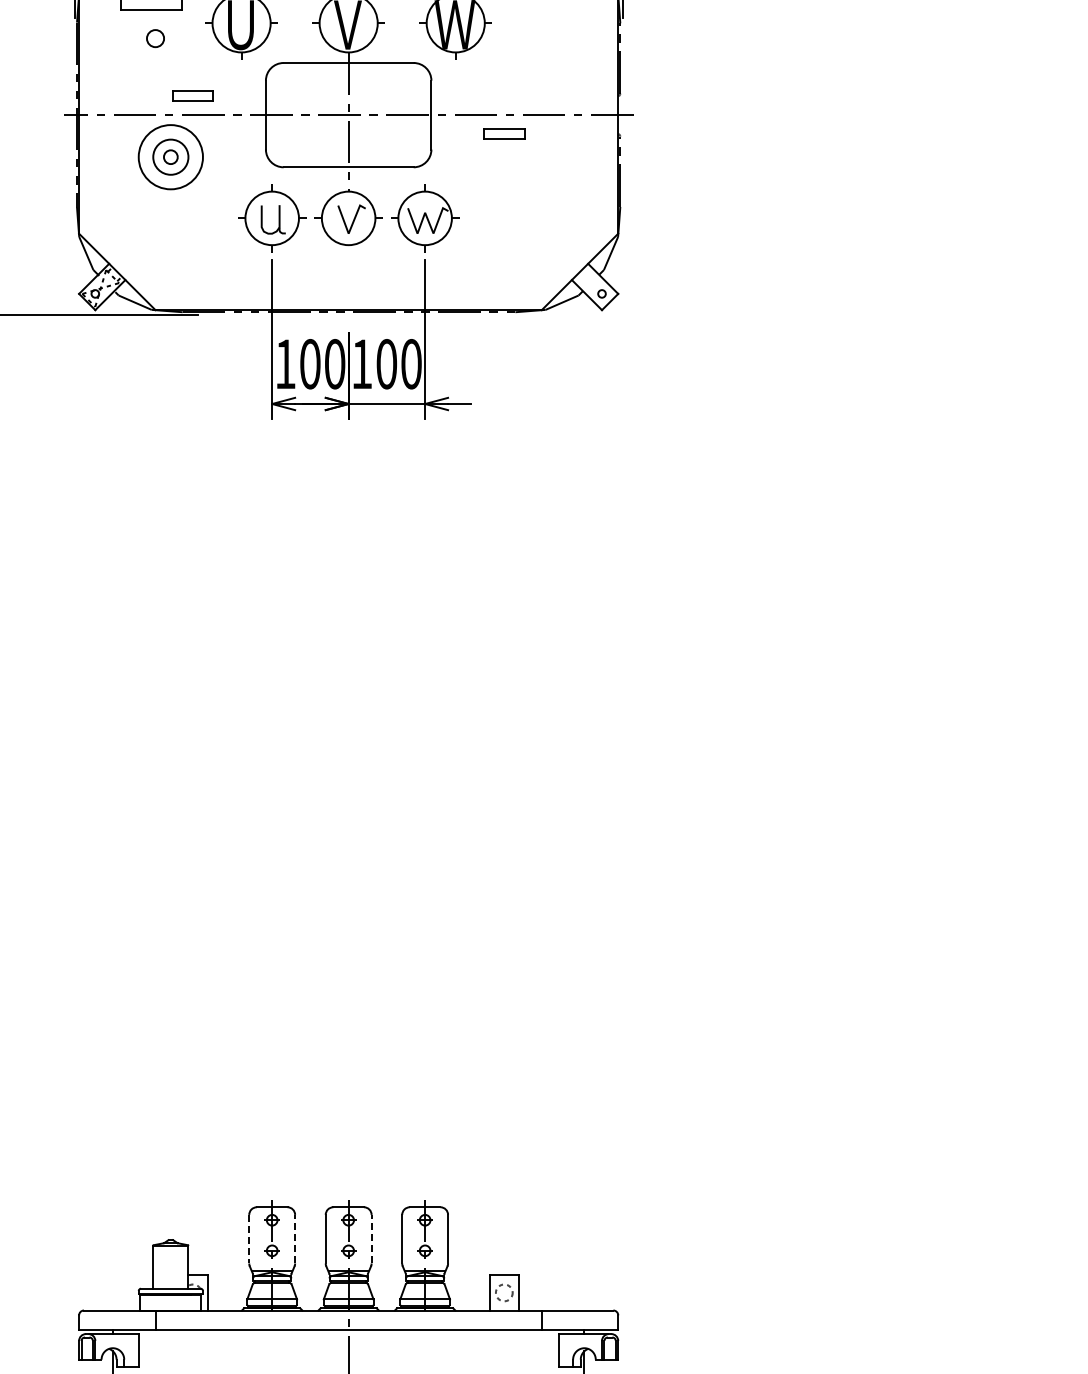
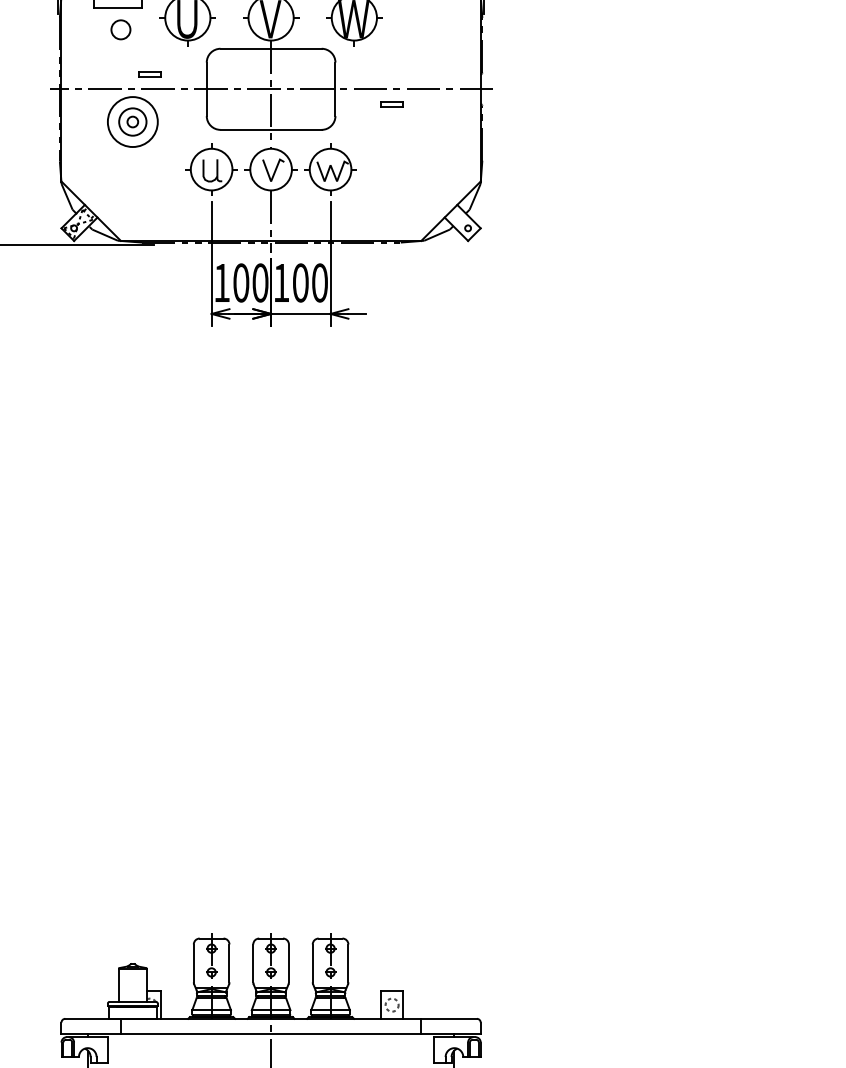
circle: (155, 38) -> (120, 29), size x1.43
part: (193, 95) -> (150, 74), size x0.71
part: (504, 134) -> (392, 104), size x0.71
line: (348, 285) -> (270, 221), added
line: (295, 1238) -> (229, 962), dashed -> solid
line: (371, 1238) -> (288, 962), dashed -> solid
line: (249, 1239) -> (193, 963), dashed -> solid

